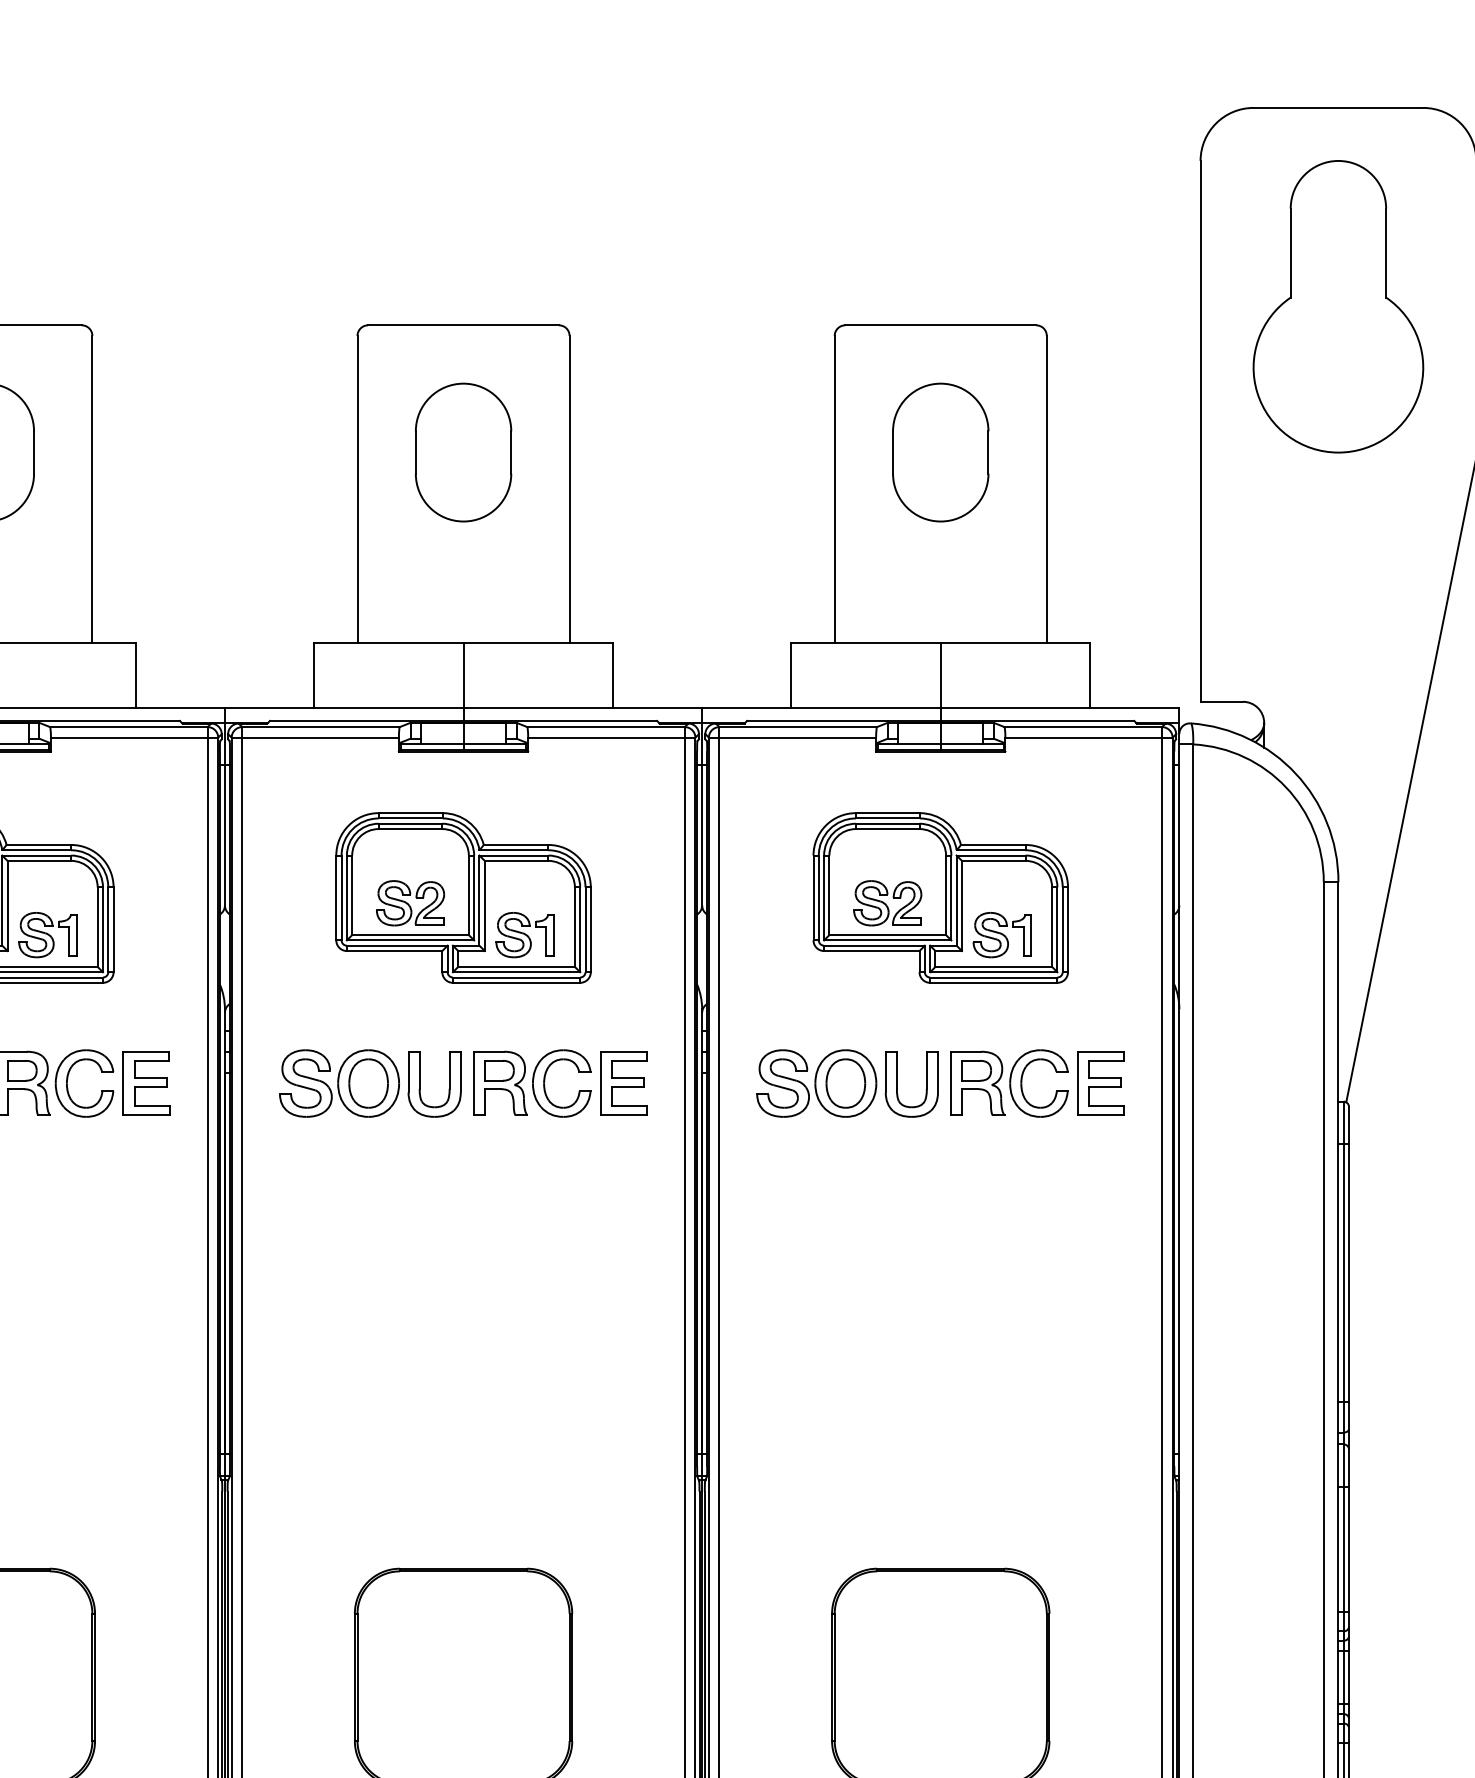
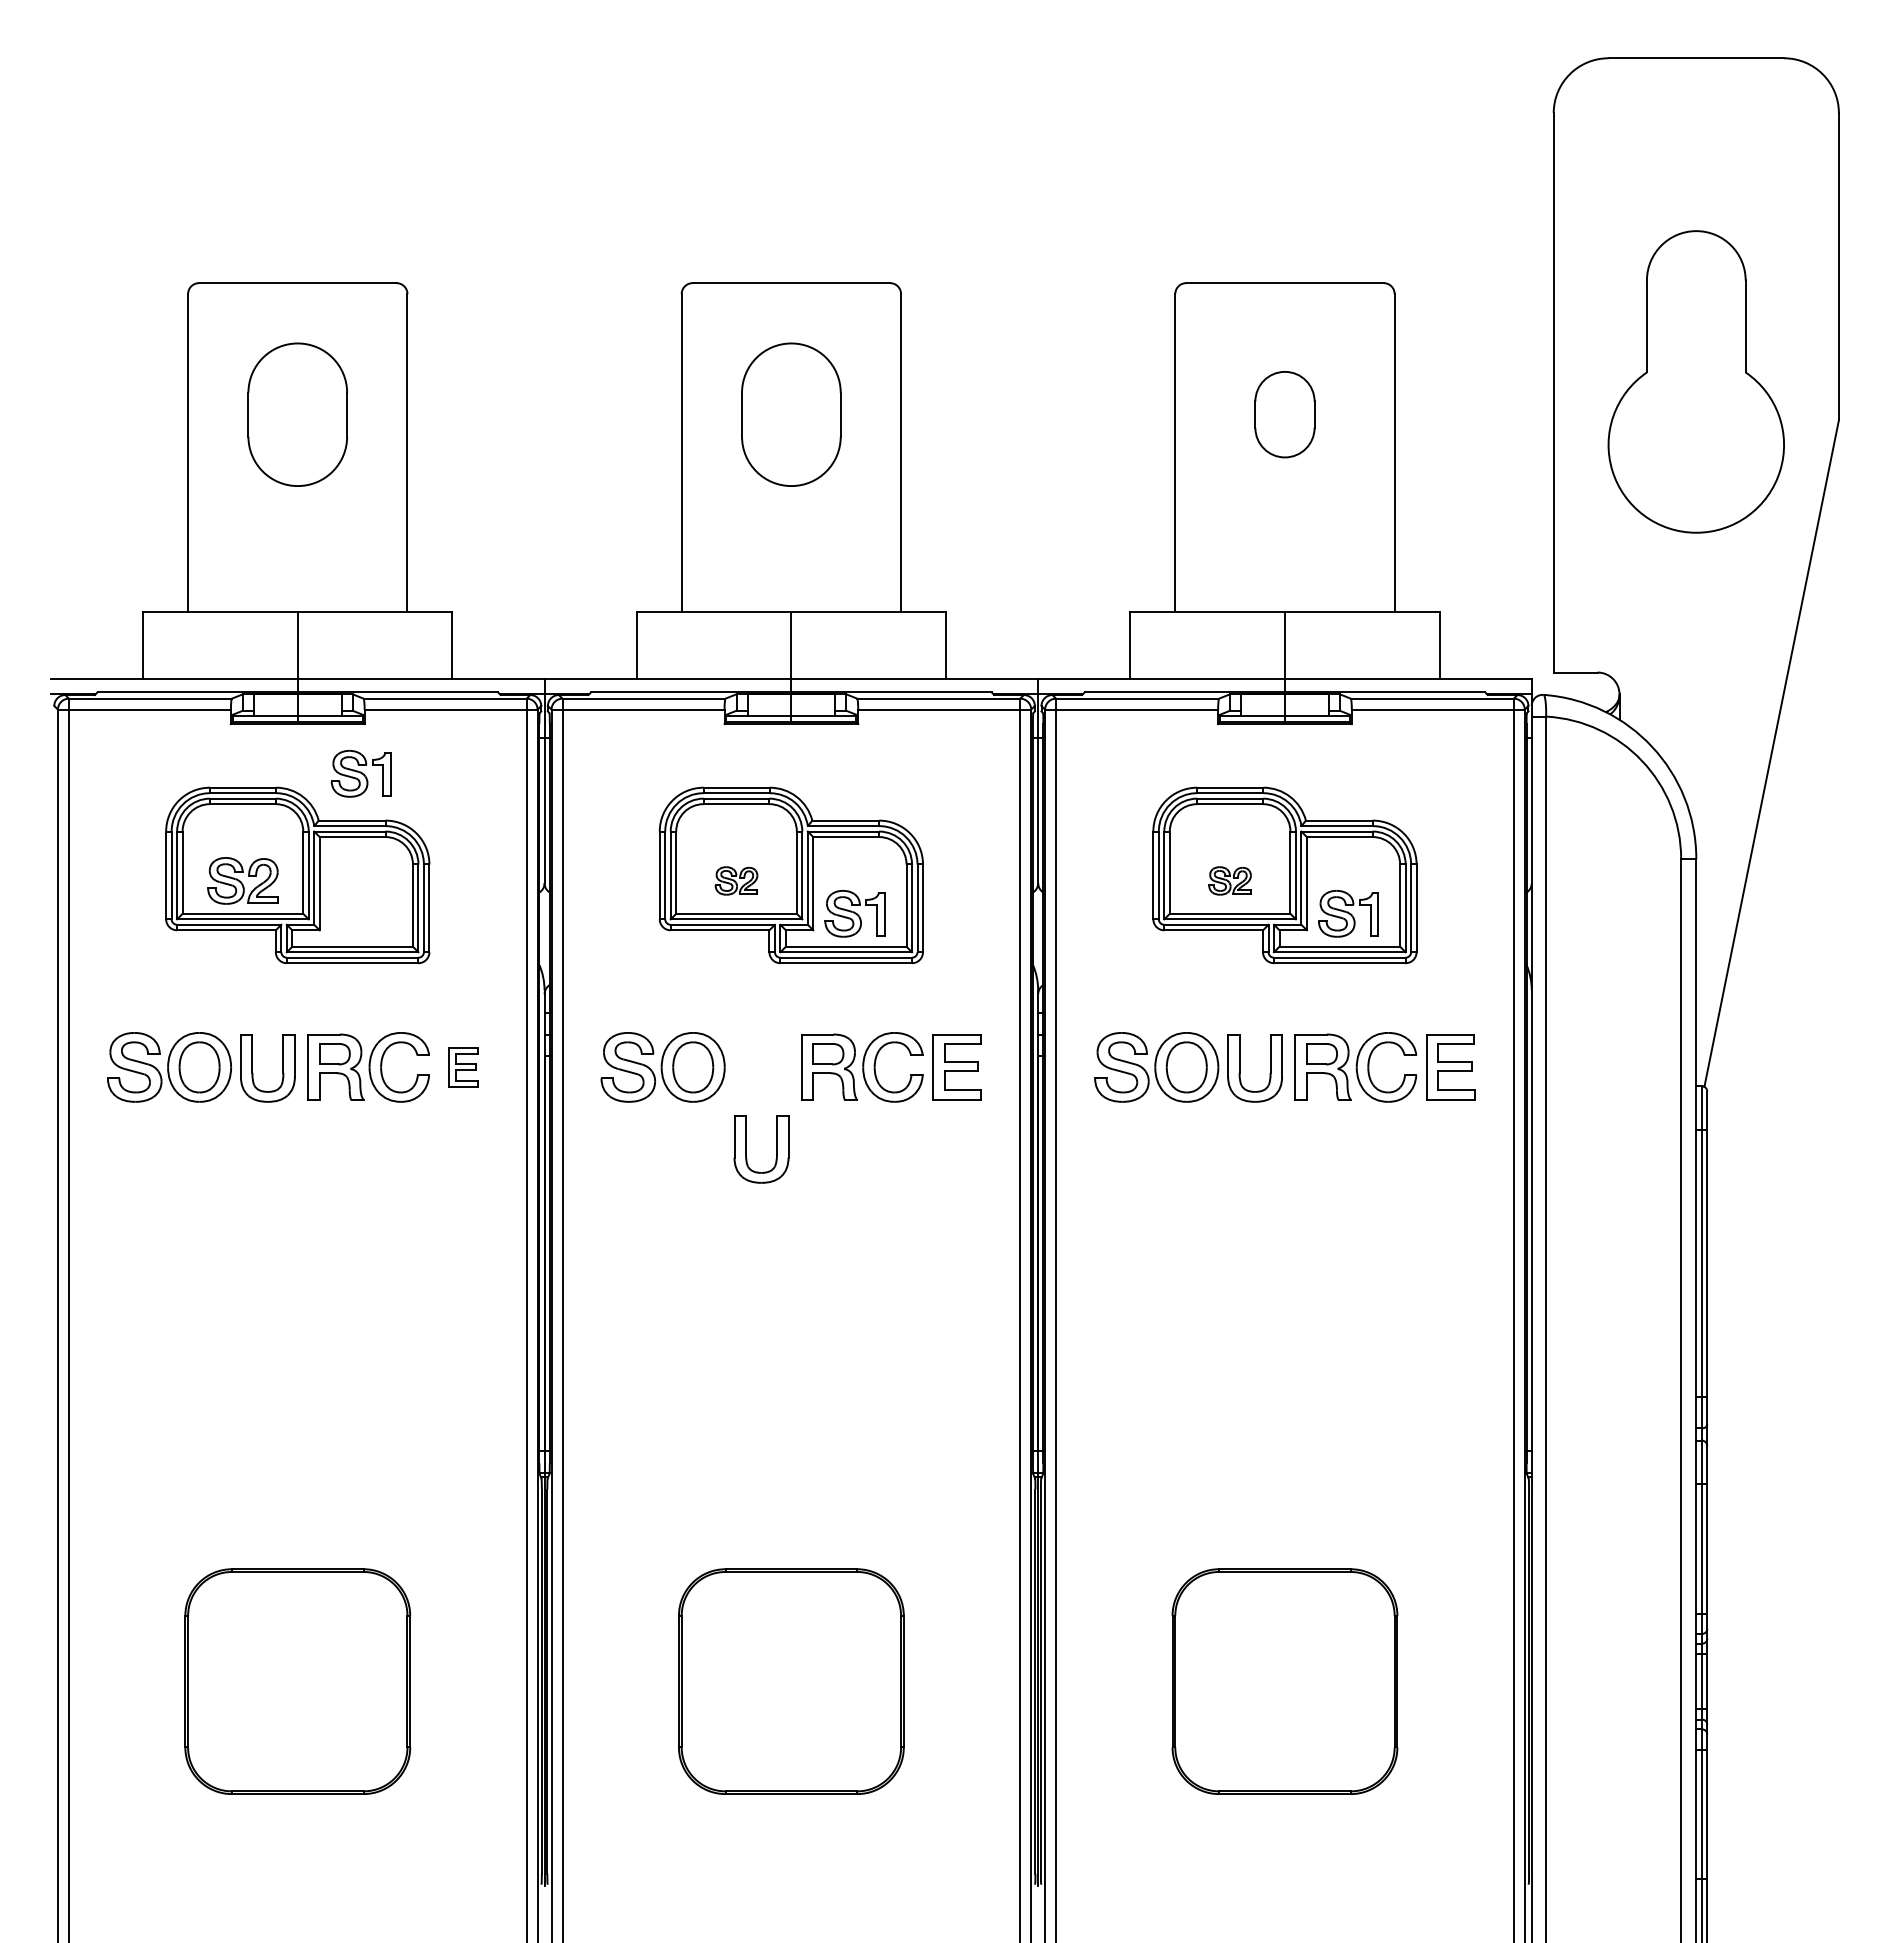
part: (1337, 306) -> (1695, 381), moved
part: (940, 452) -> (1284, 414), size x0.6
part: (410, 902) -> (736, 880), size x0.6
part: (887, 902) -> (1229, 880), size x0.6
part: (46, 934) -> (360, 773), moved
part: (146, 1083) -> (463, 1067), size x0.6
part: (420, 1084) -> (746, 1149), moved

